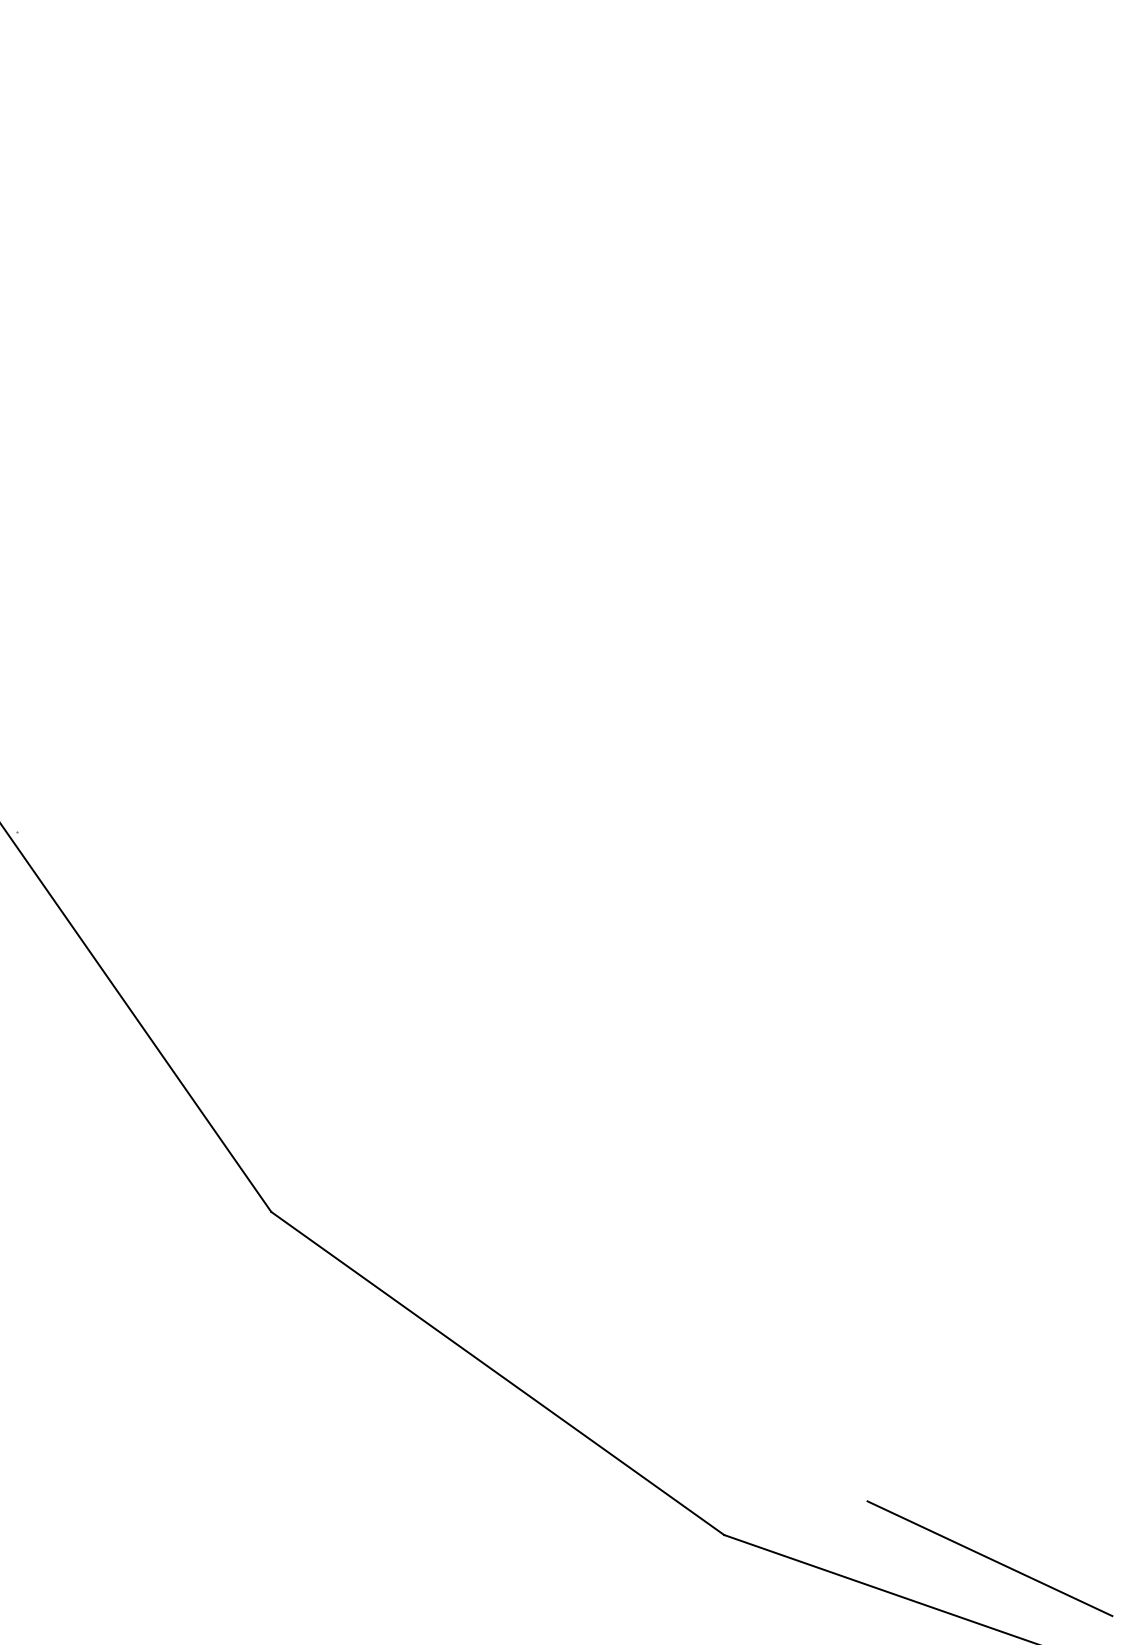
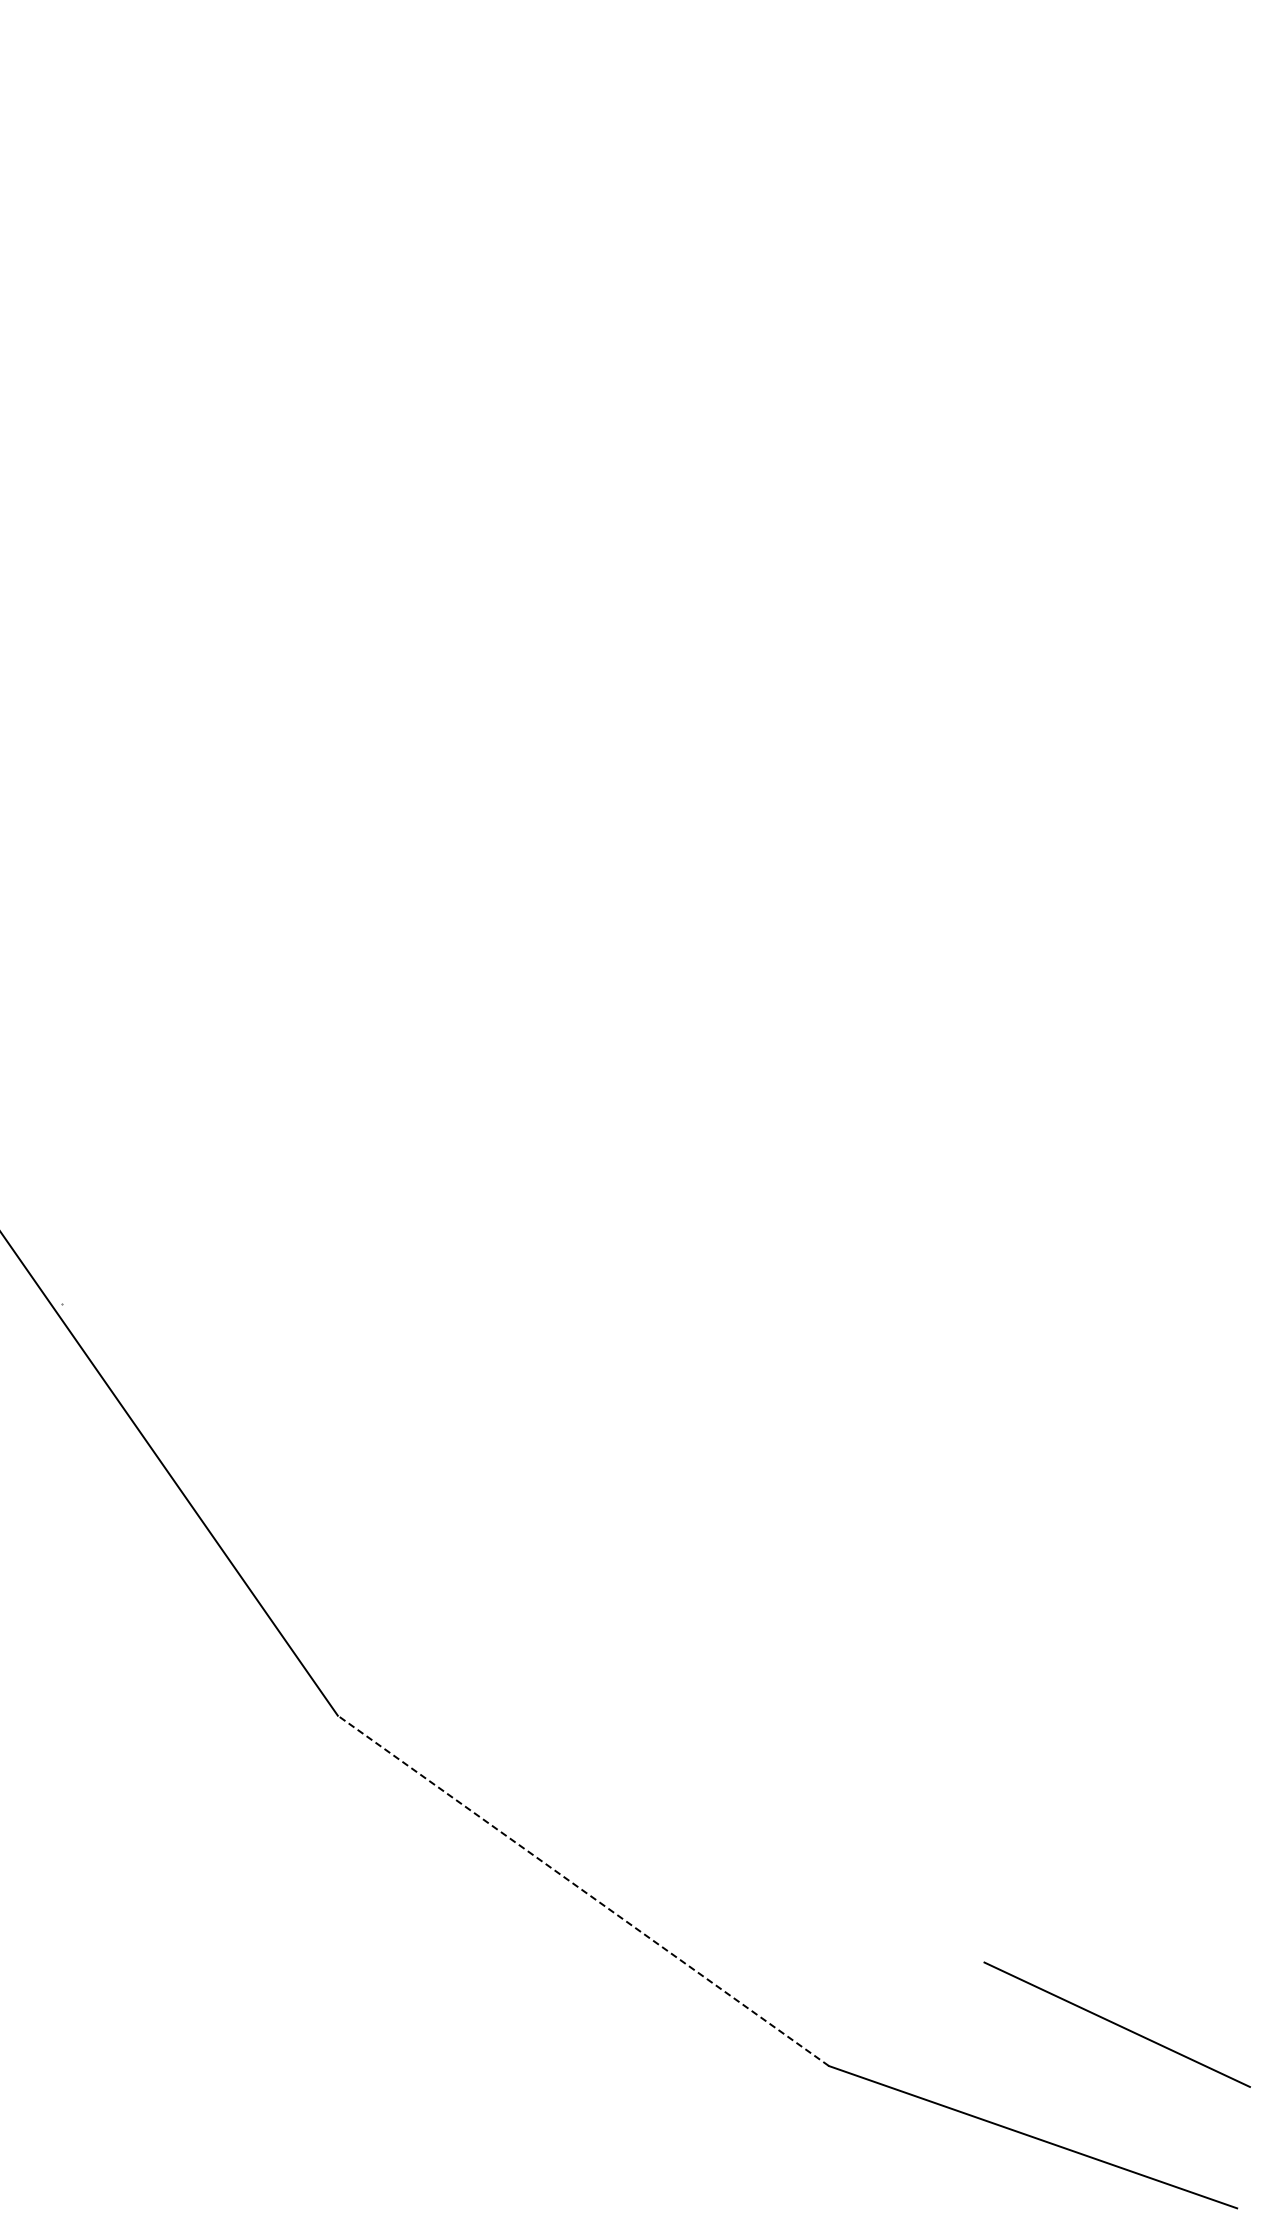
line: (497, 1373) -> (583, 1890), solid -> dashed
line: (989, 1558) -> (1116, 2024), moved

